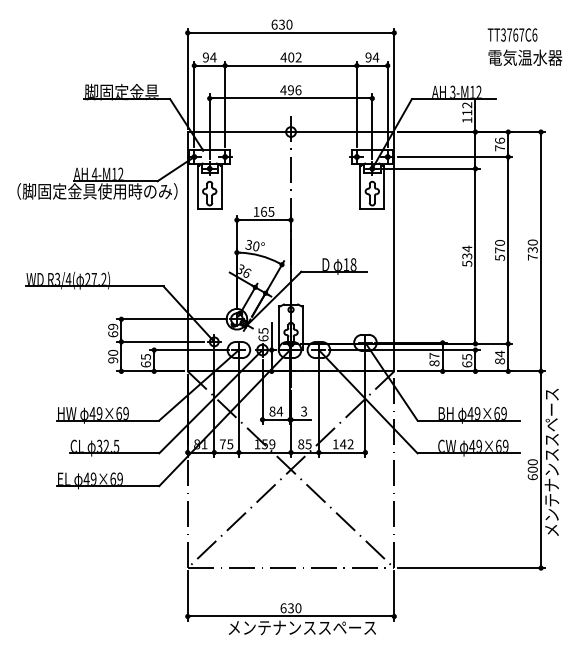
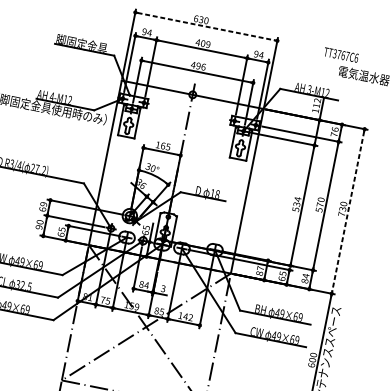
line: (291, 32) -> (206, 26), solid -> dashed
text: (512, 34) -> (341, 54), moved
text: (298, 57) -> (208, 44), 402 -> 409
line: (541, 252) -> (348, 212), solid -> dashed

